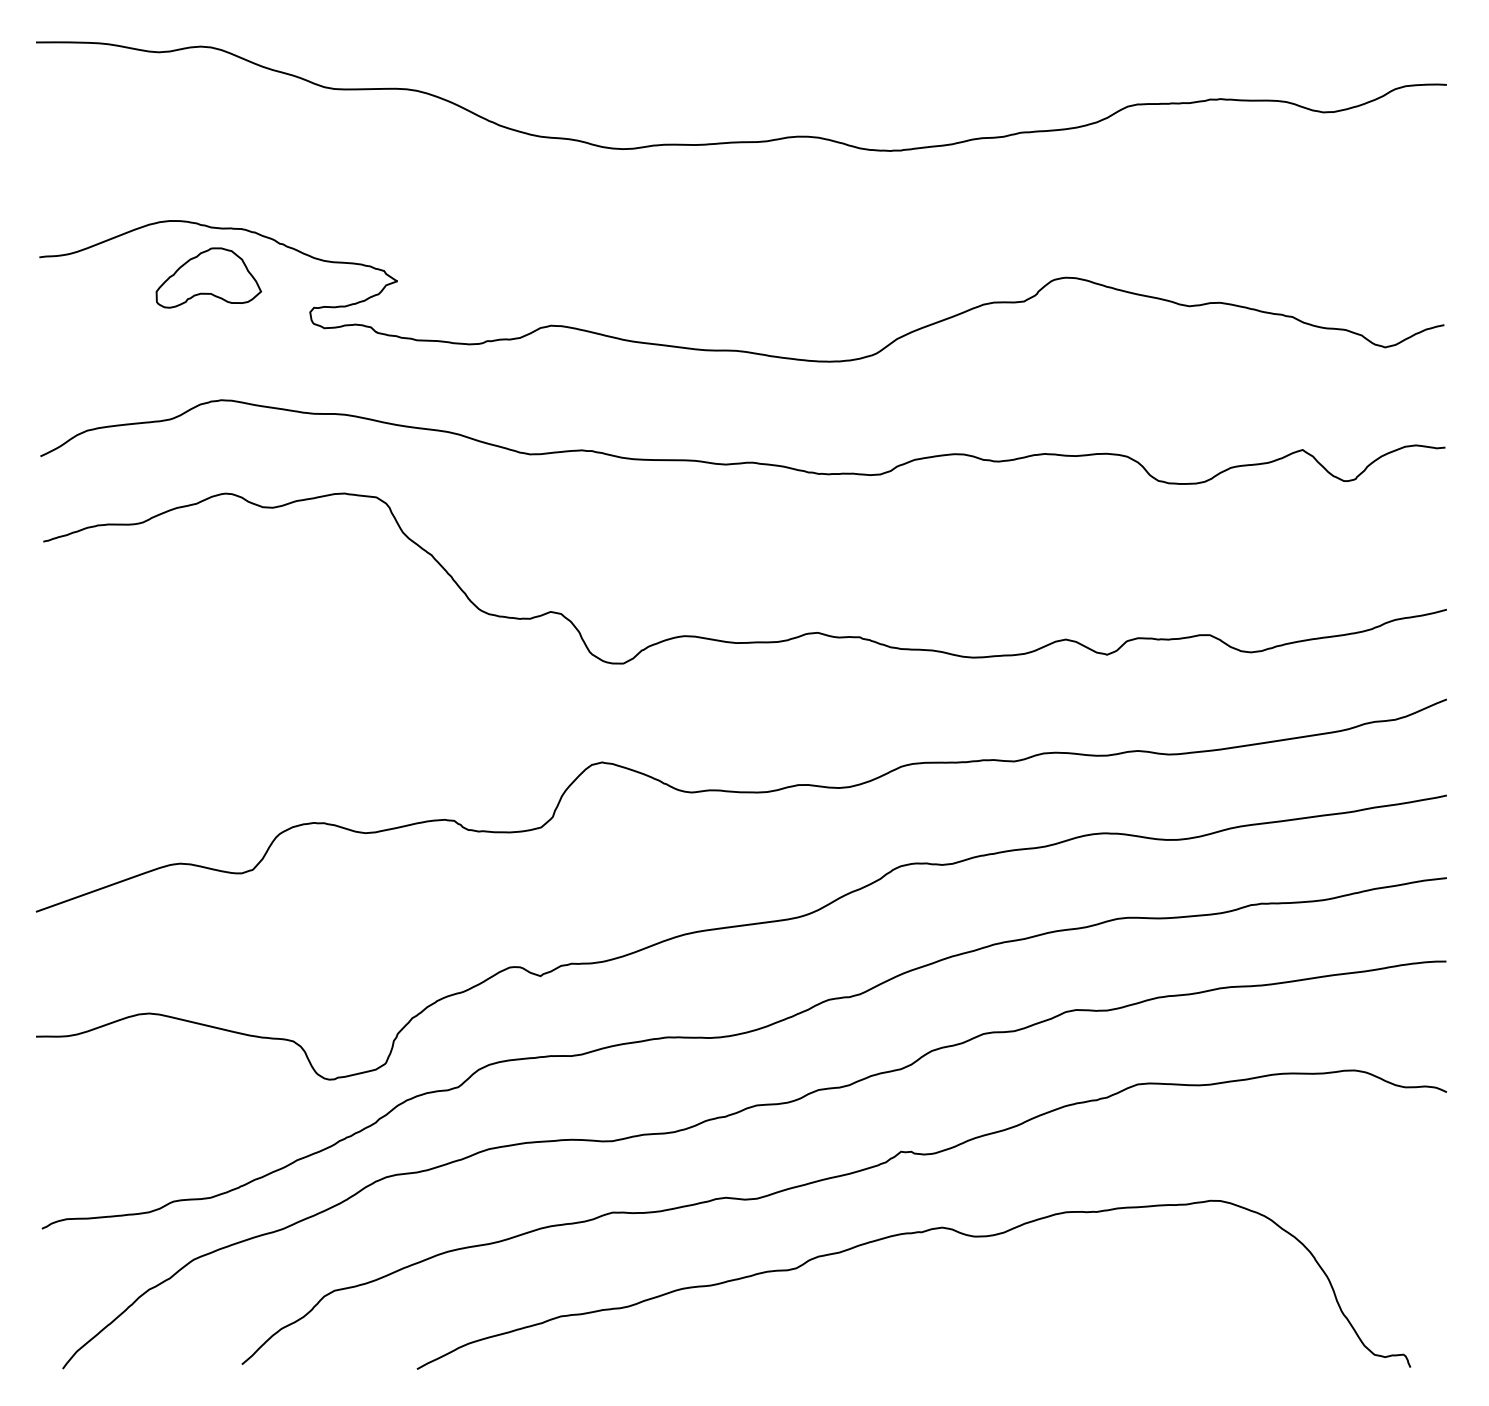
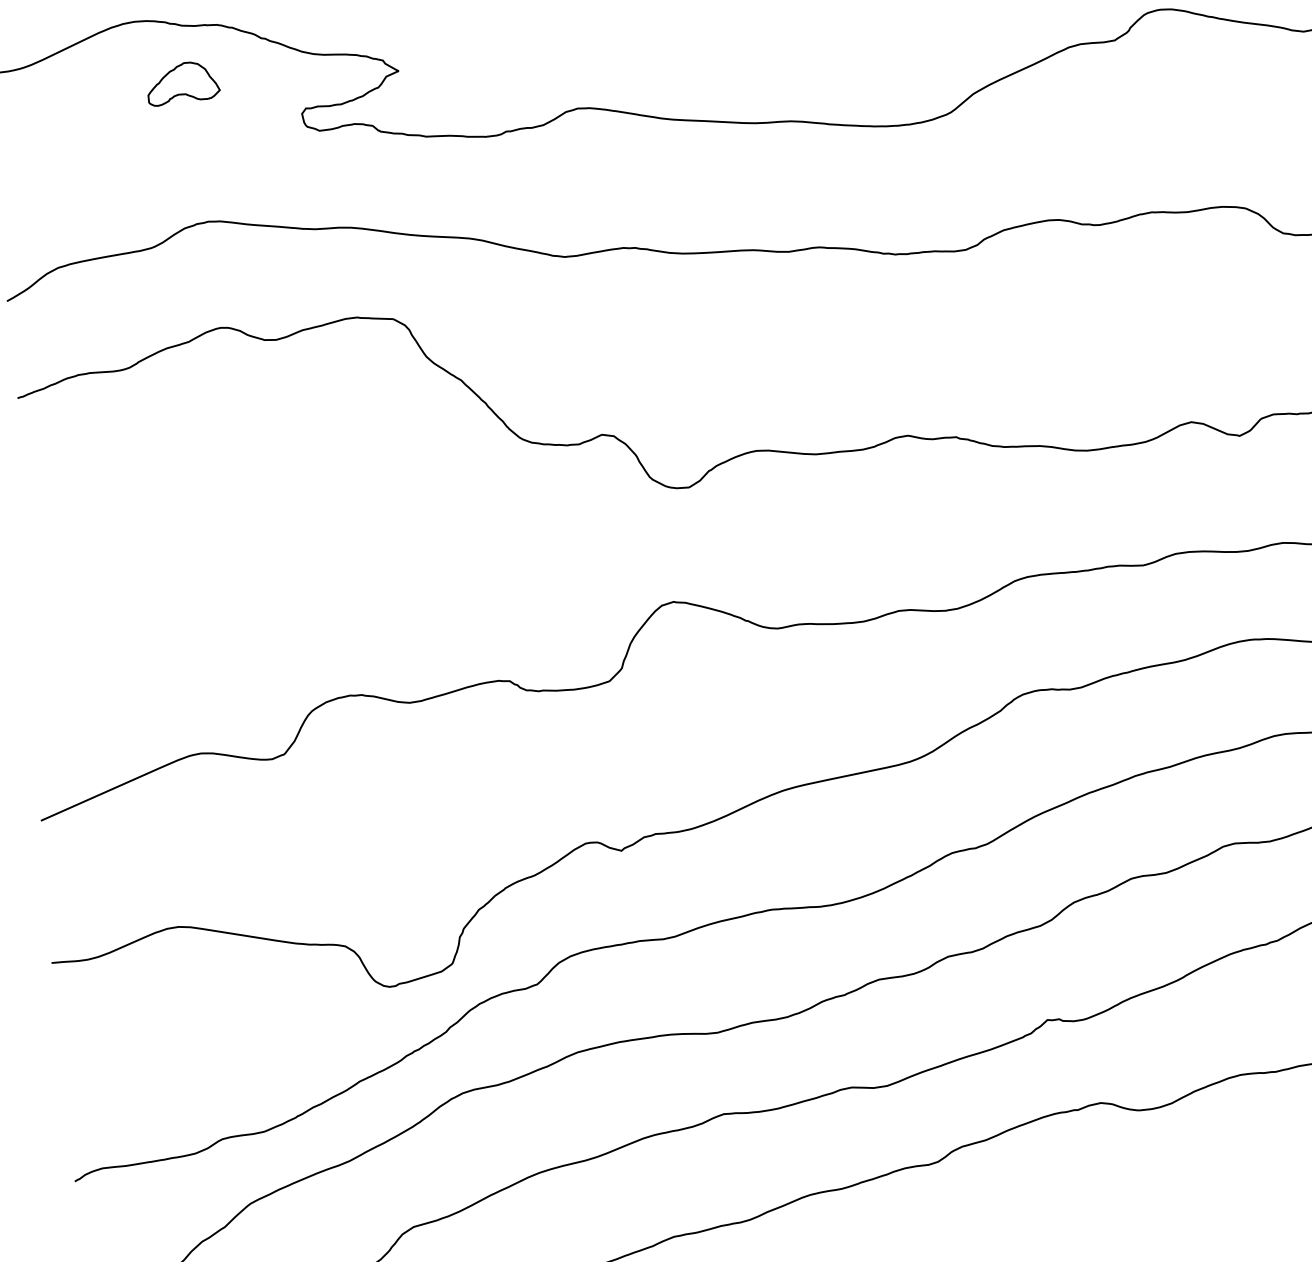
part: (208, 277) -> (183, 82), size x0.6

